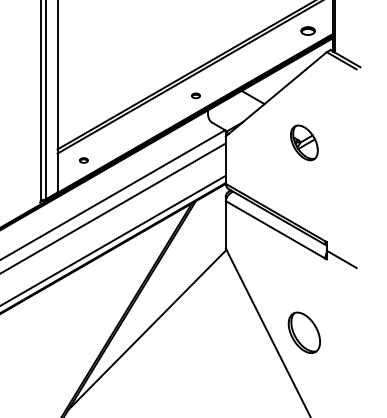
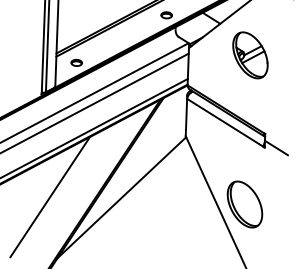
part: (195, 95) -> (166, 15), size x1.67
part: (304, 142) -> (250, 55), size x1.67
part: (83, 160) -> (76, 62), size x1.67
line: (56, 332) -> (50, 197), added
part: (304, 332) -> (245, 204), size x1.43

